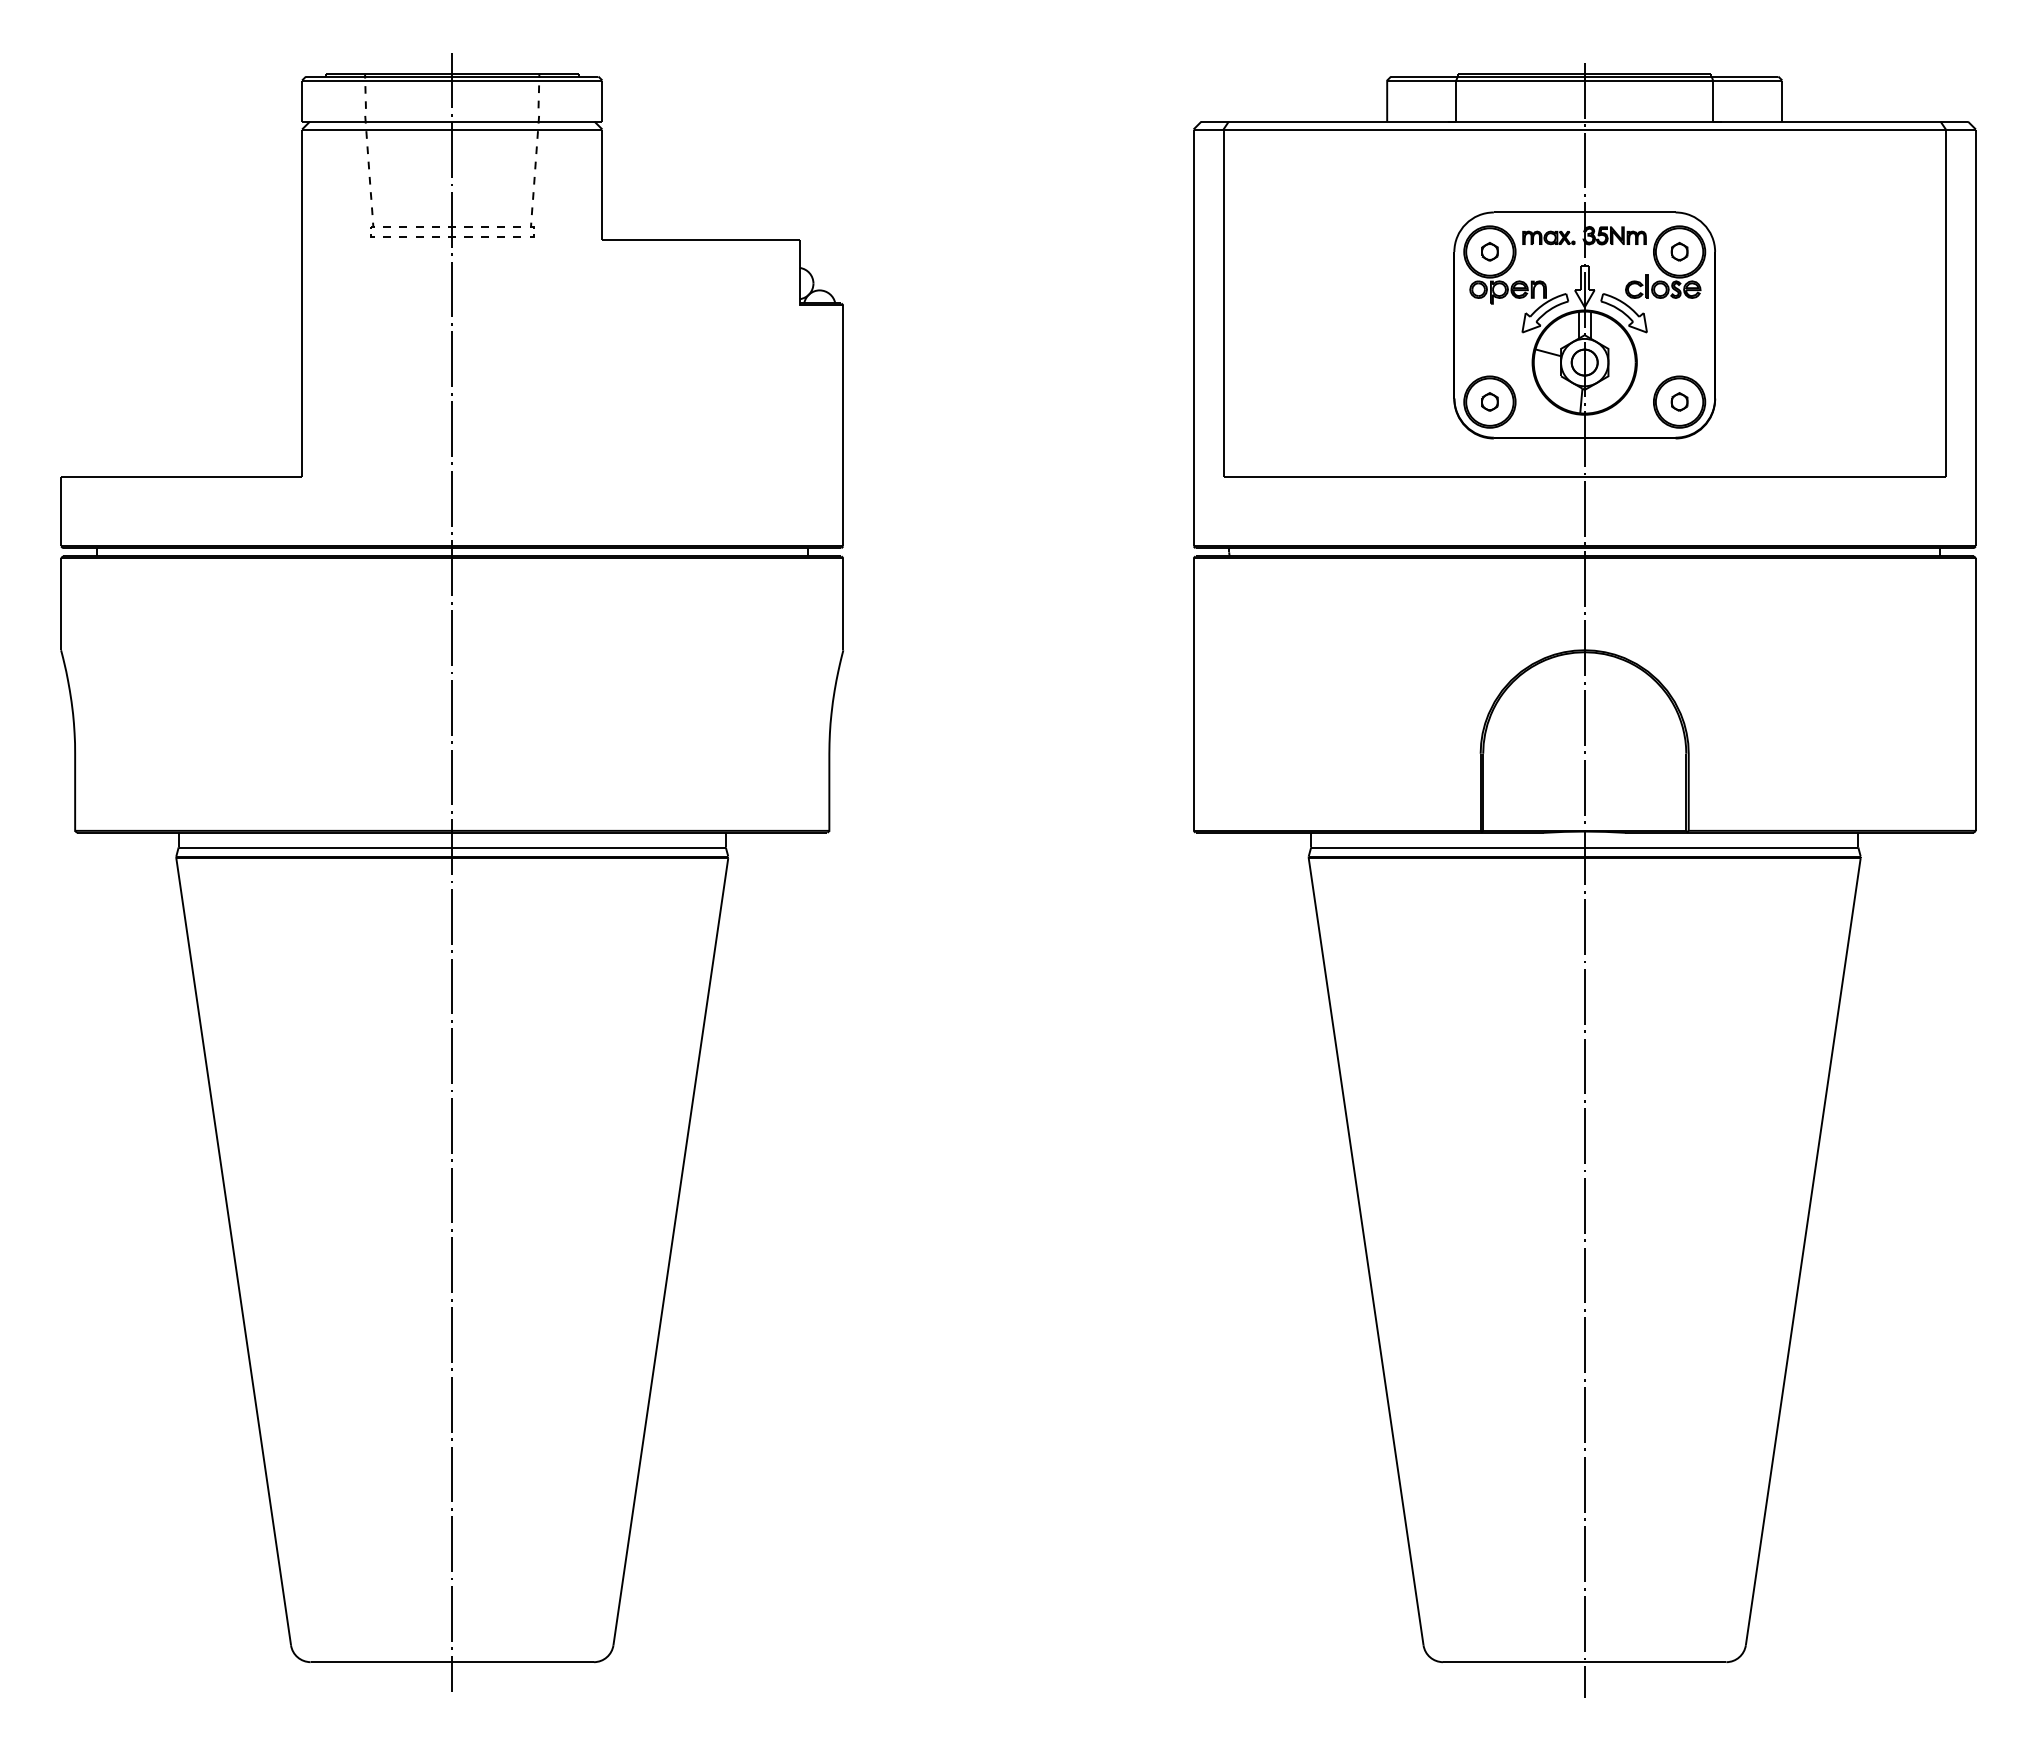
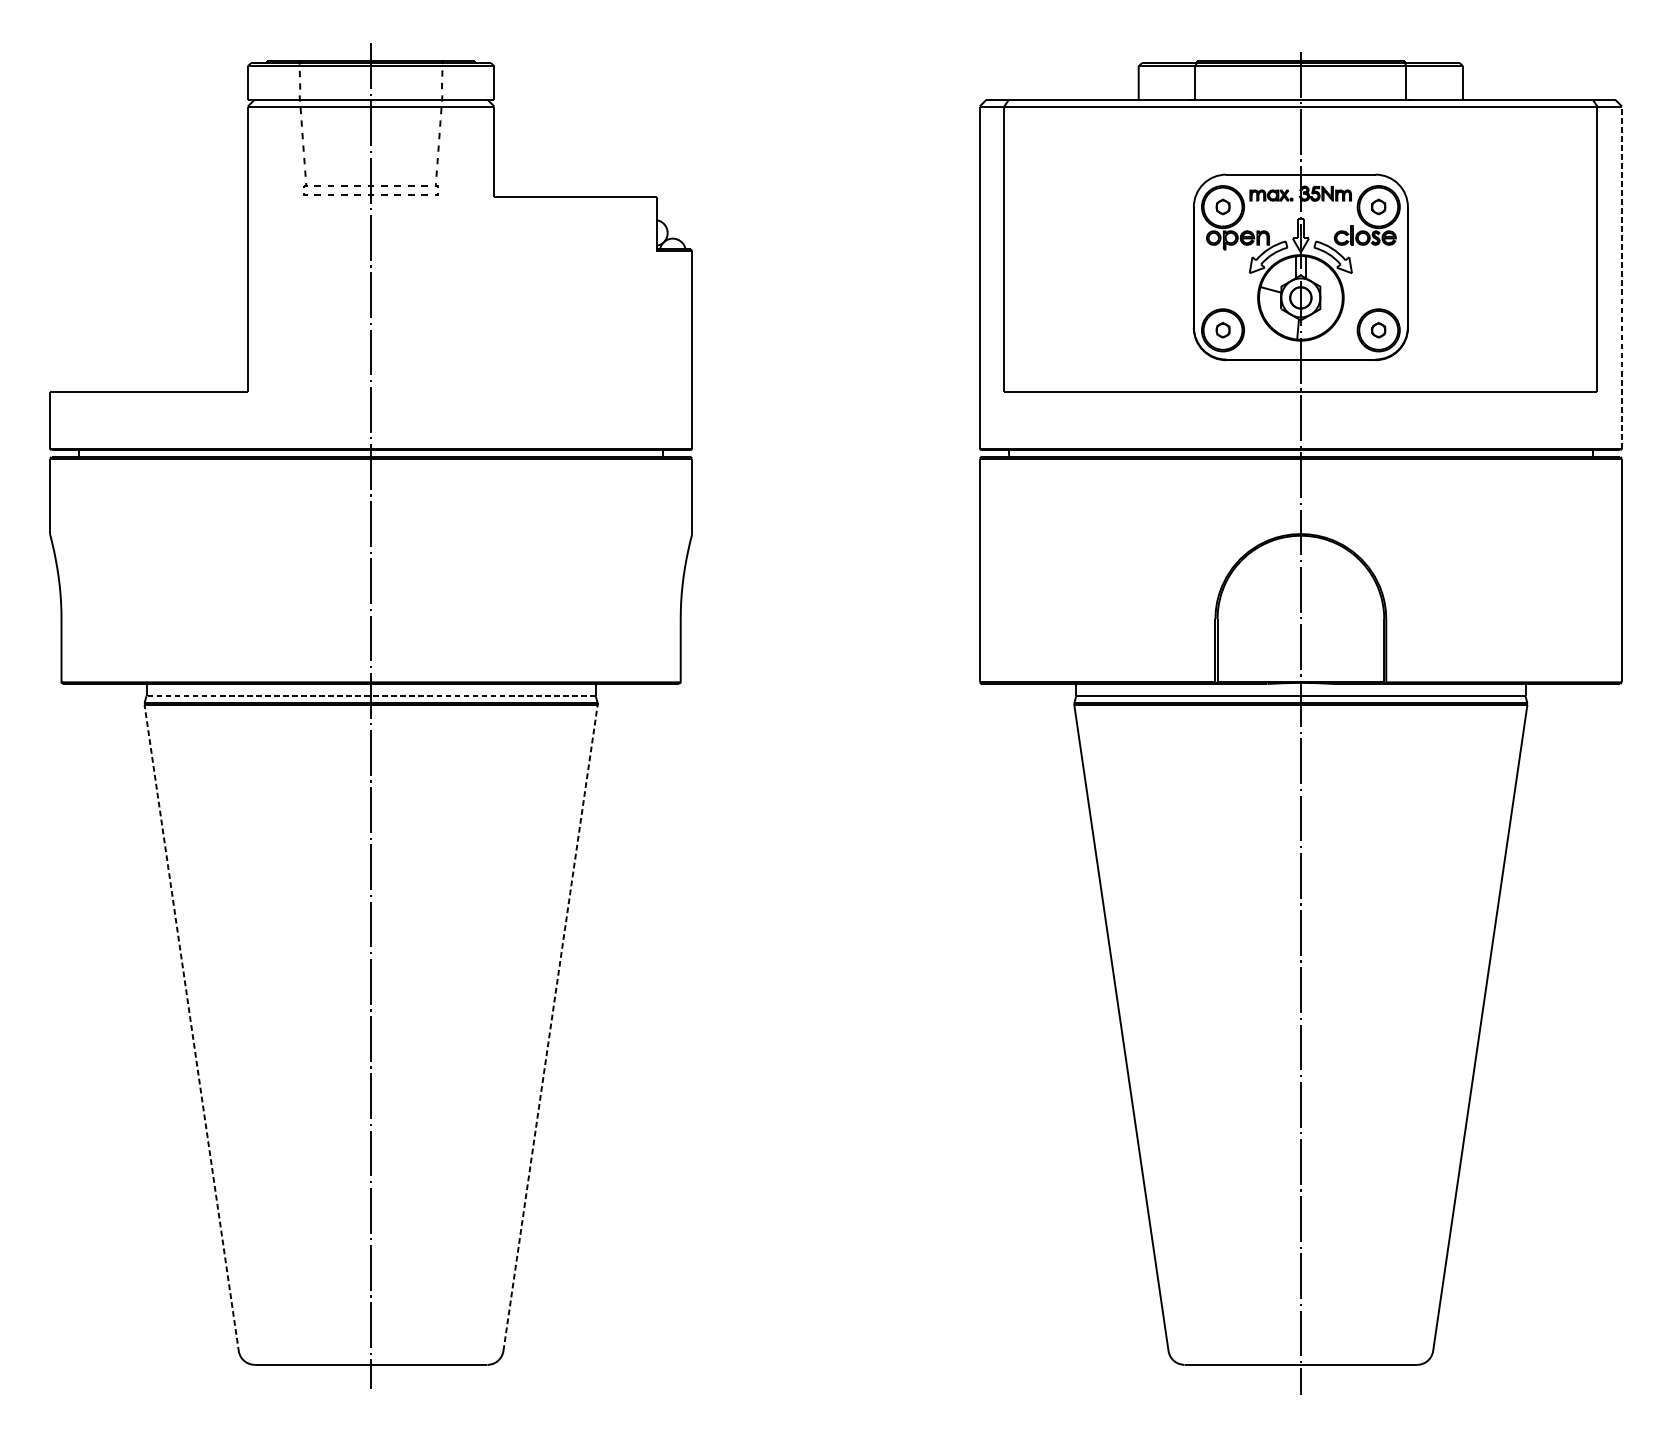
line: (1975, 337) -> (1621, 277), solid -> dashed
line: (452, 847) -> (371, 696), solid -> dashed
line: (233, 1250) -> (191, 1026), solid -> dashed
line: (670, 1251) -> (550, 1027), solid -> dashed

